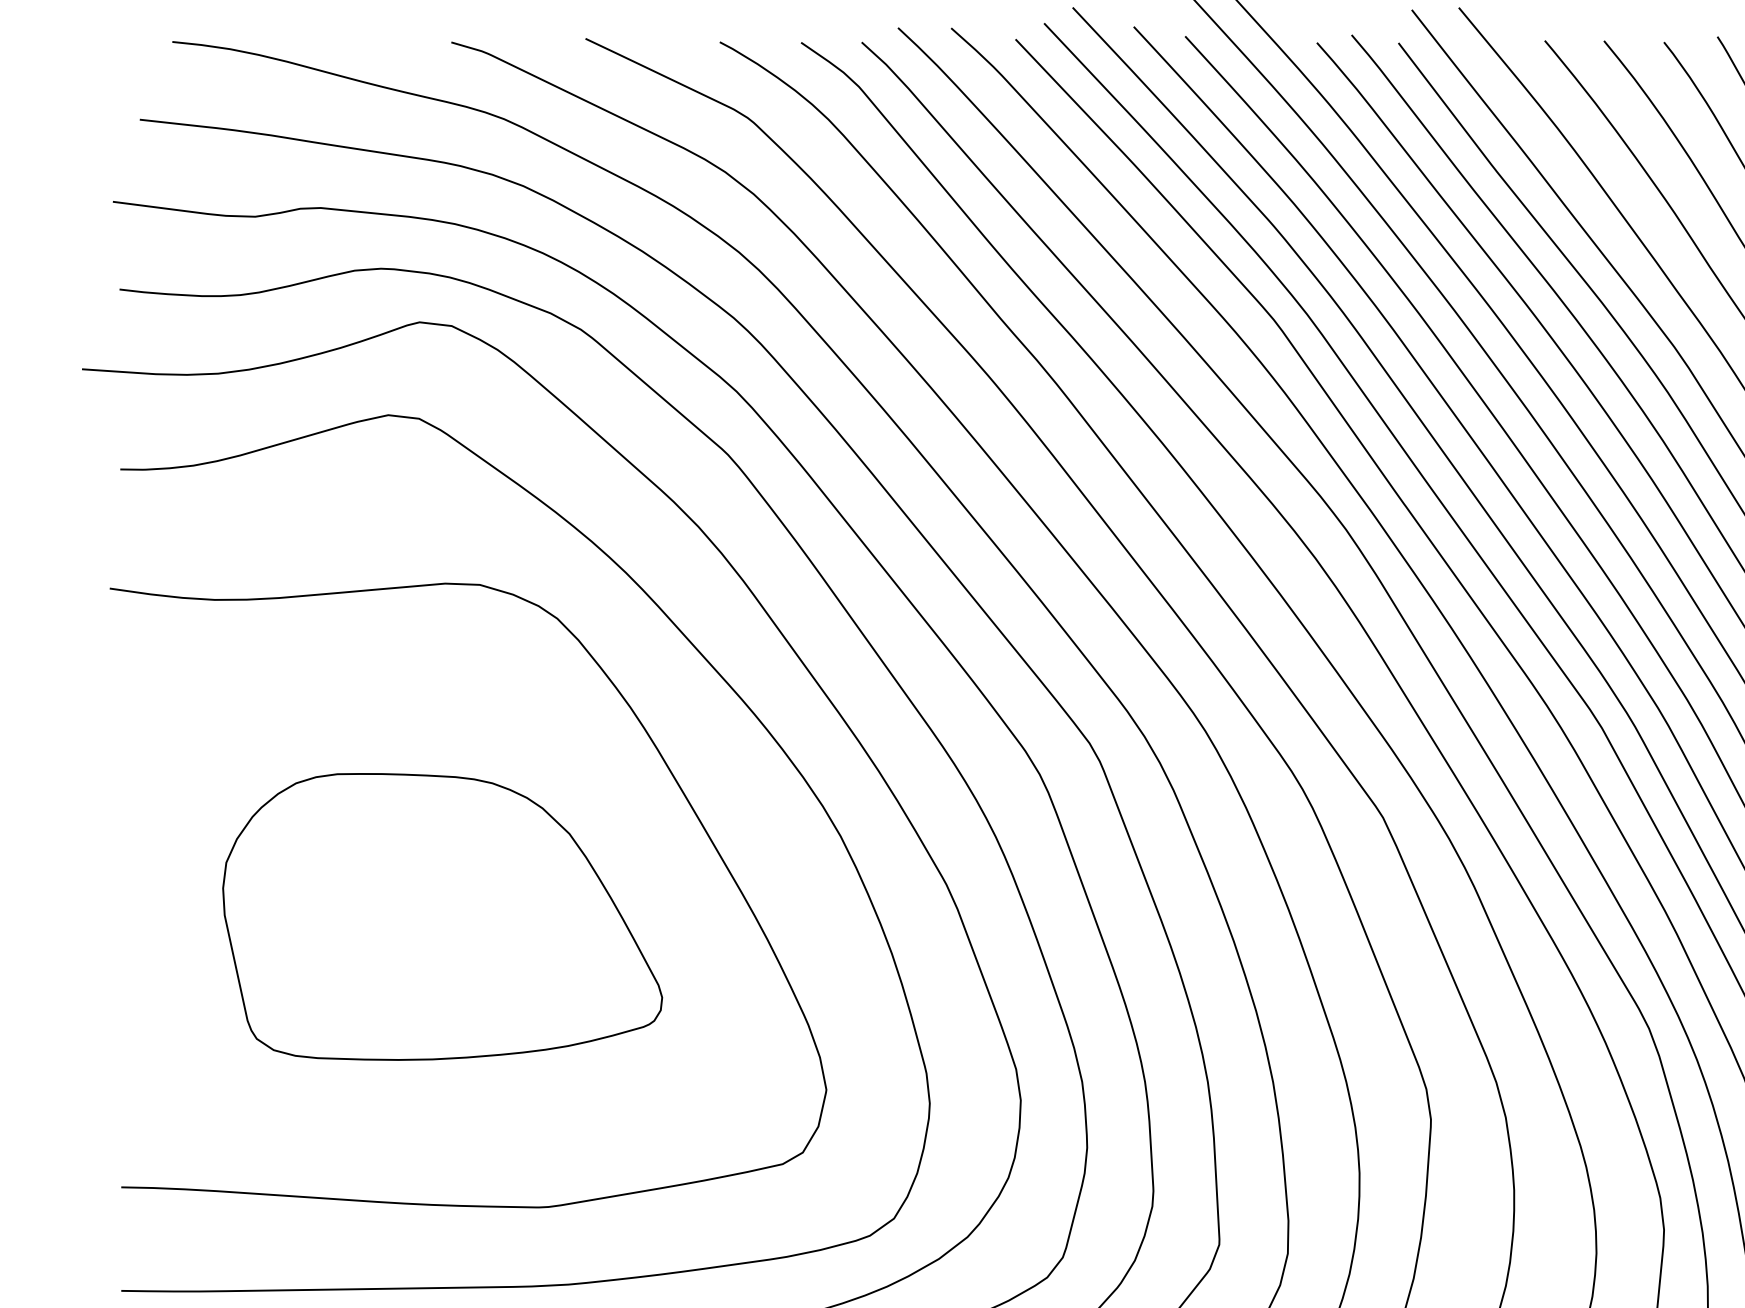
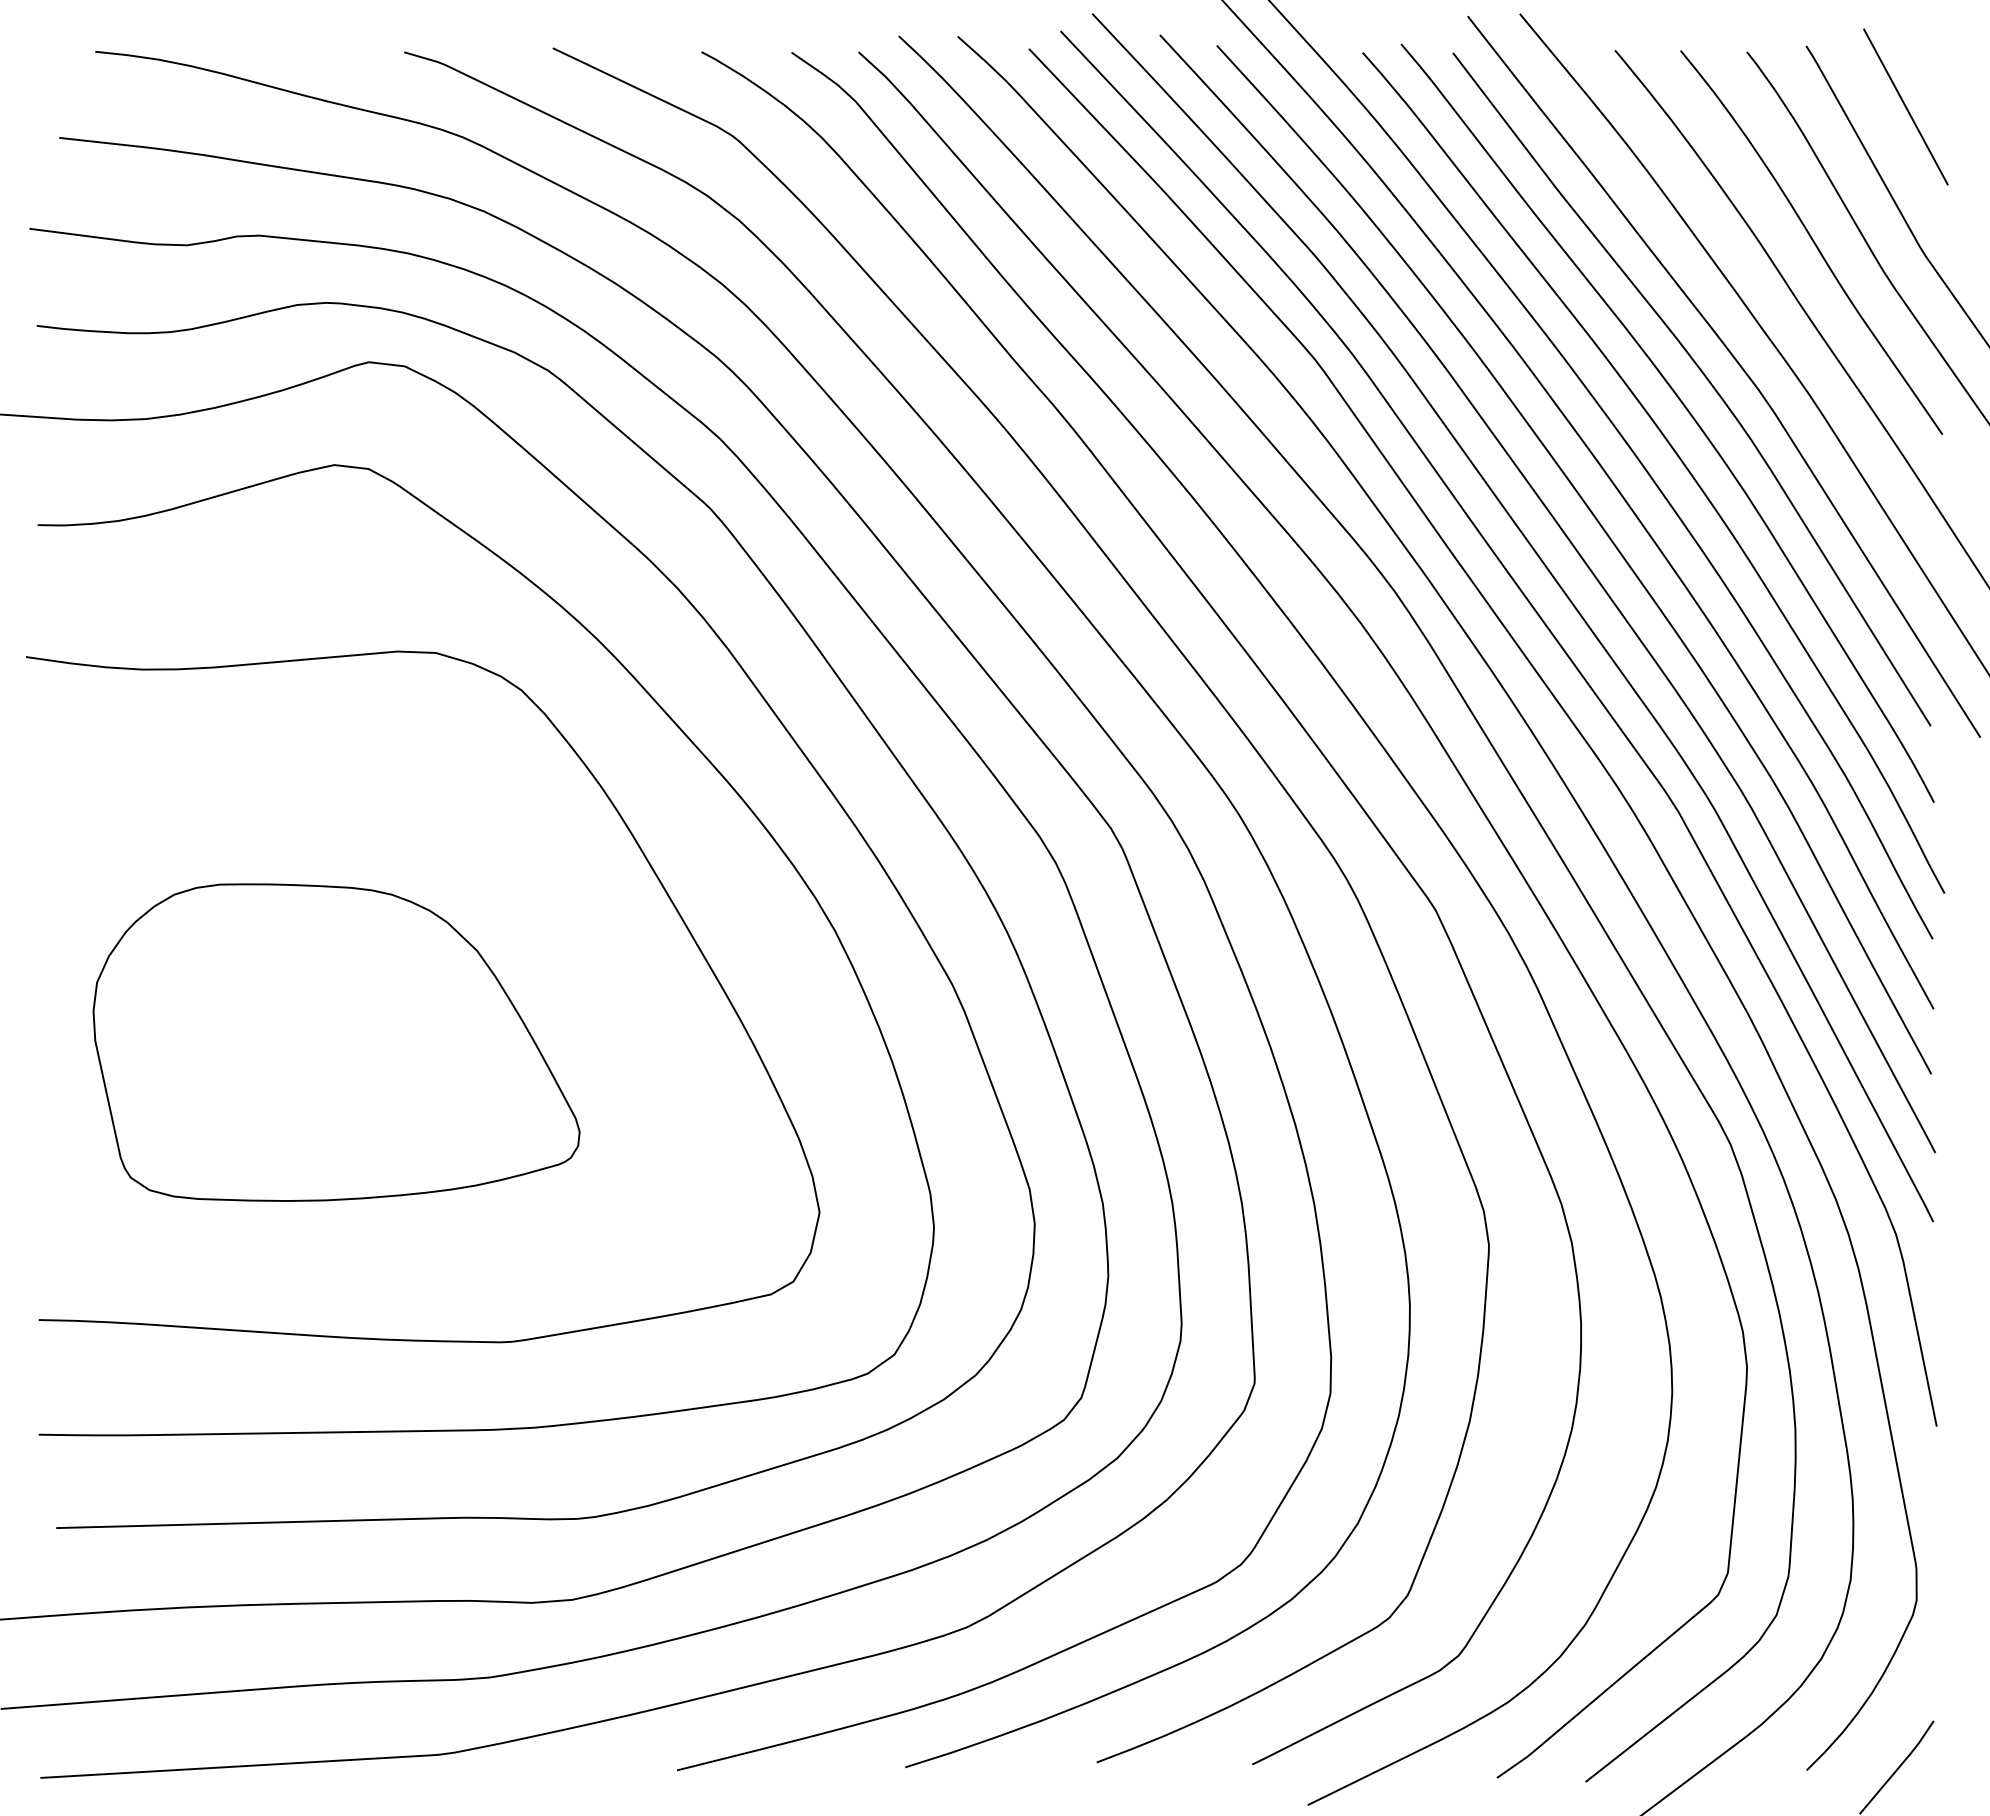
part: (442, 916) -> (336, 1042), moved

